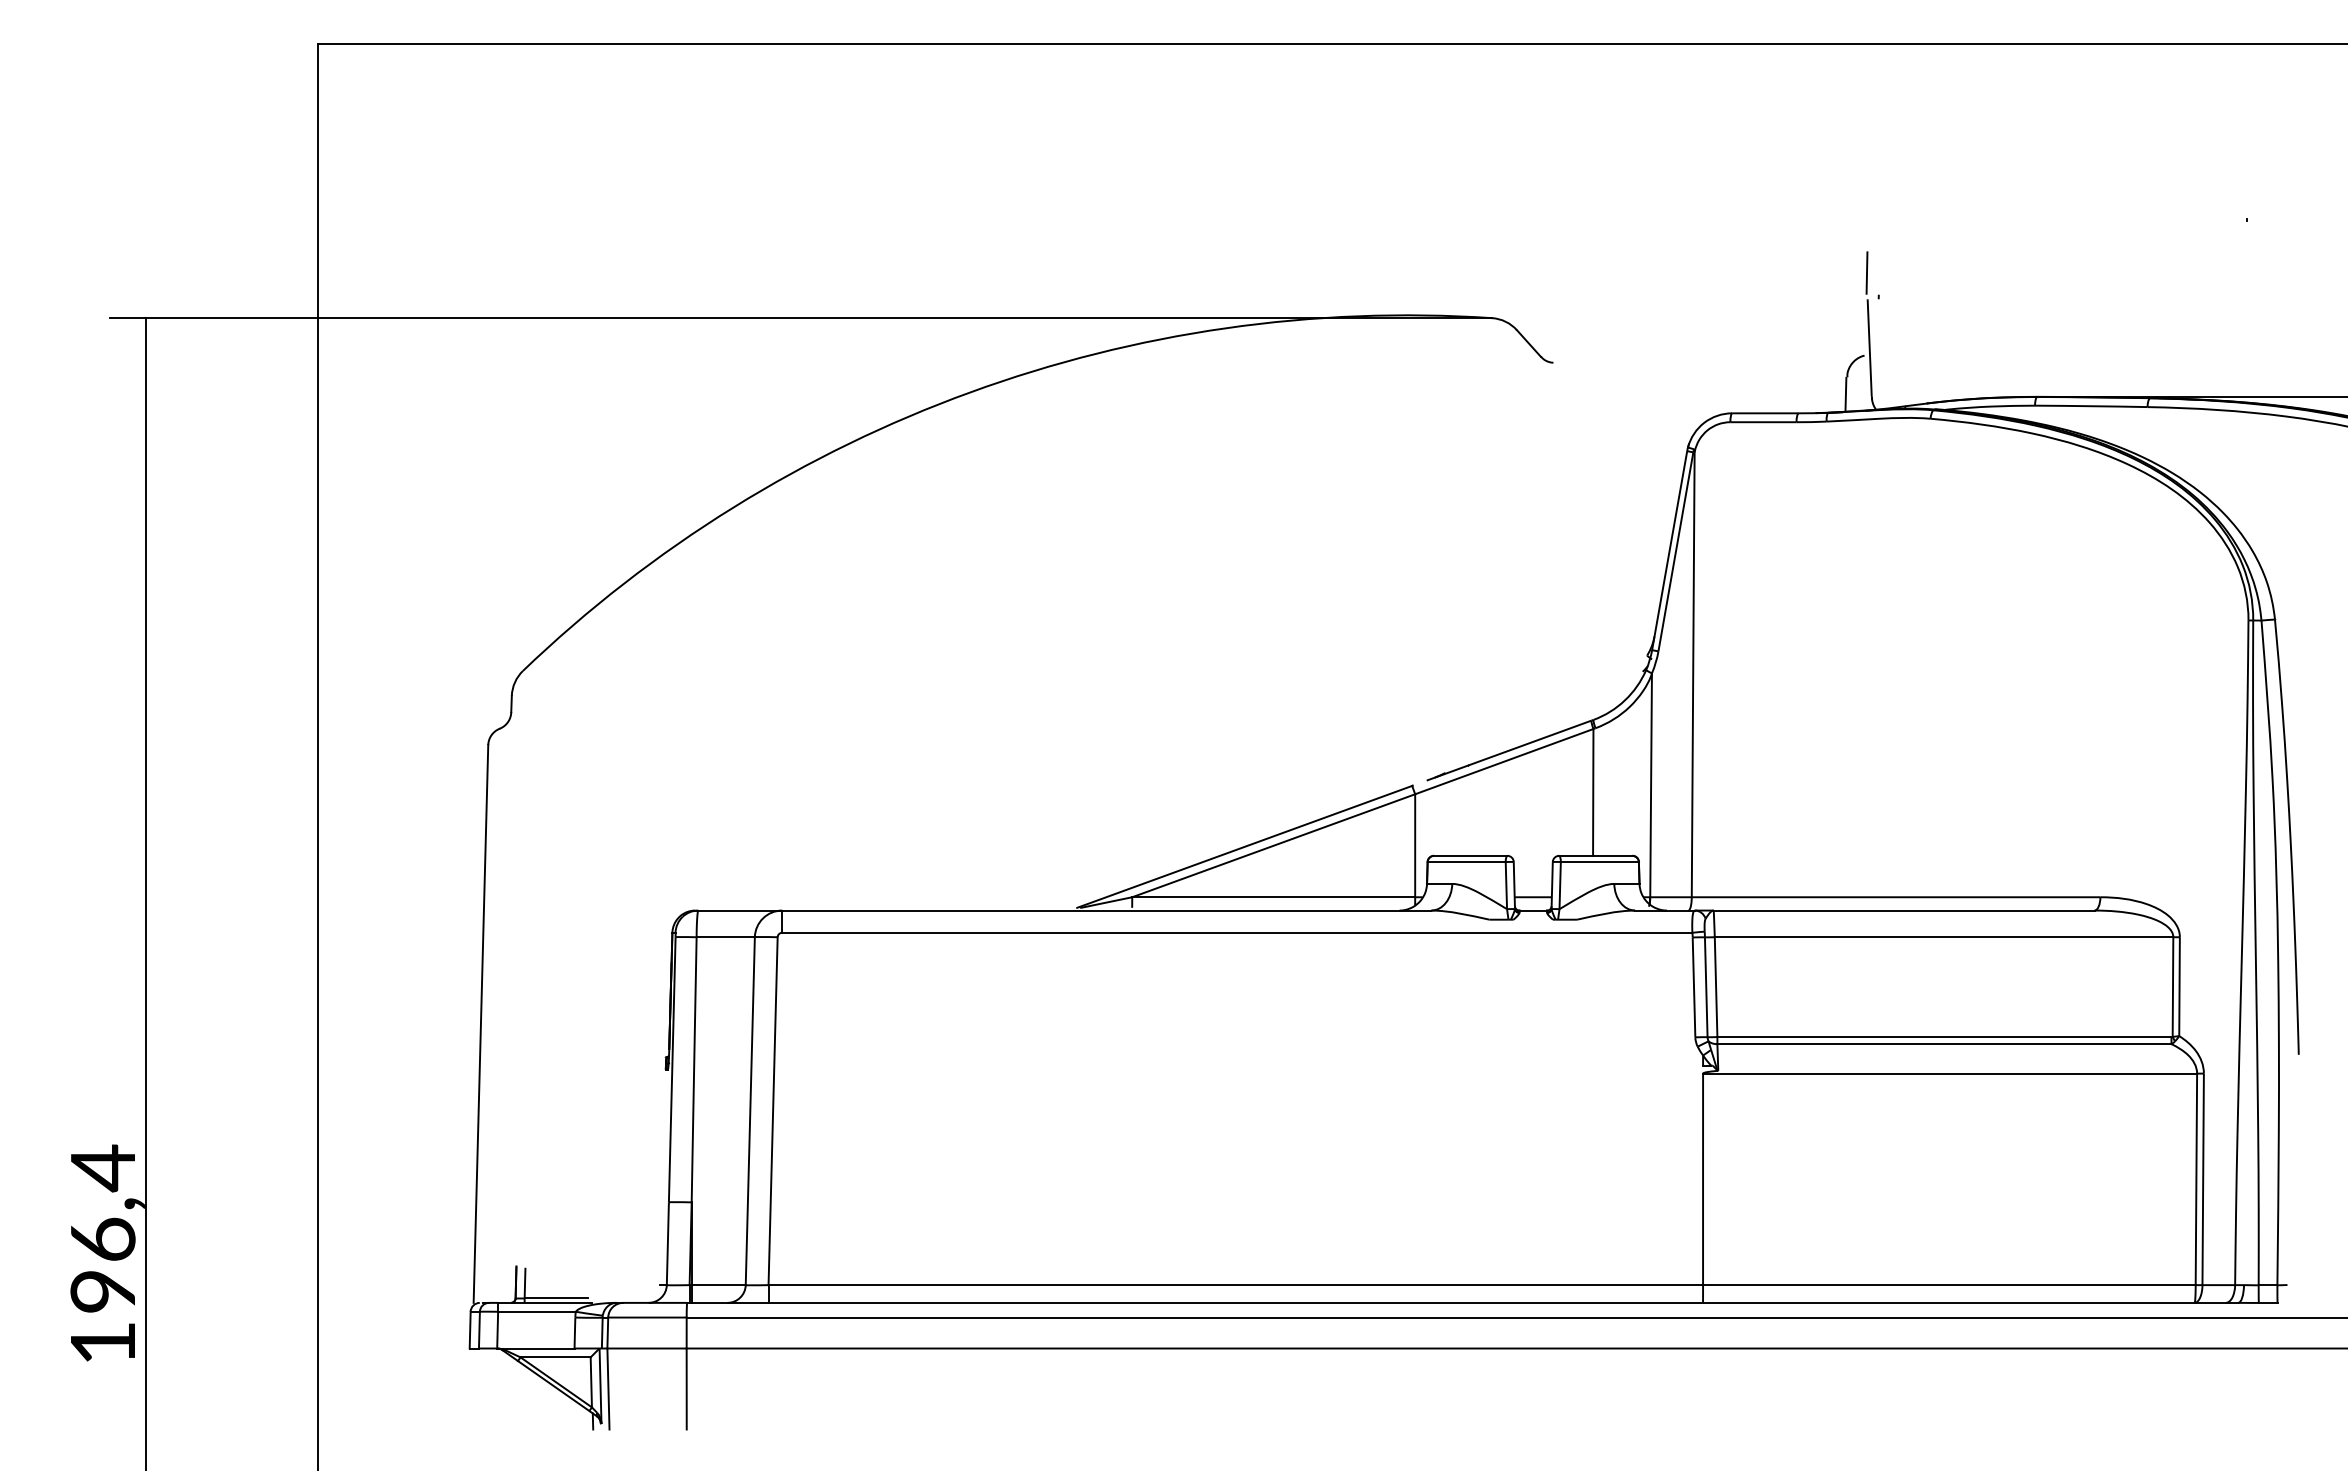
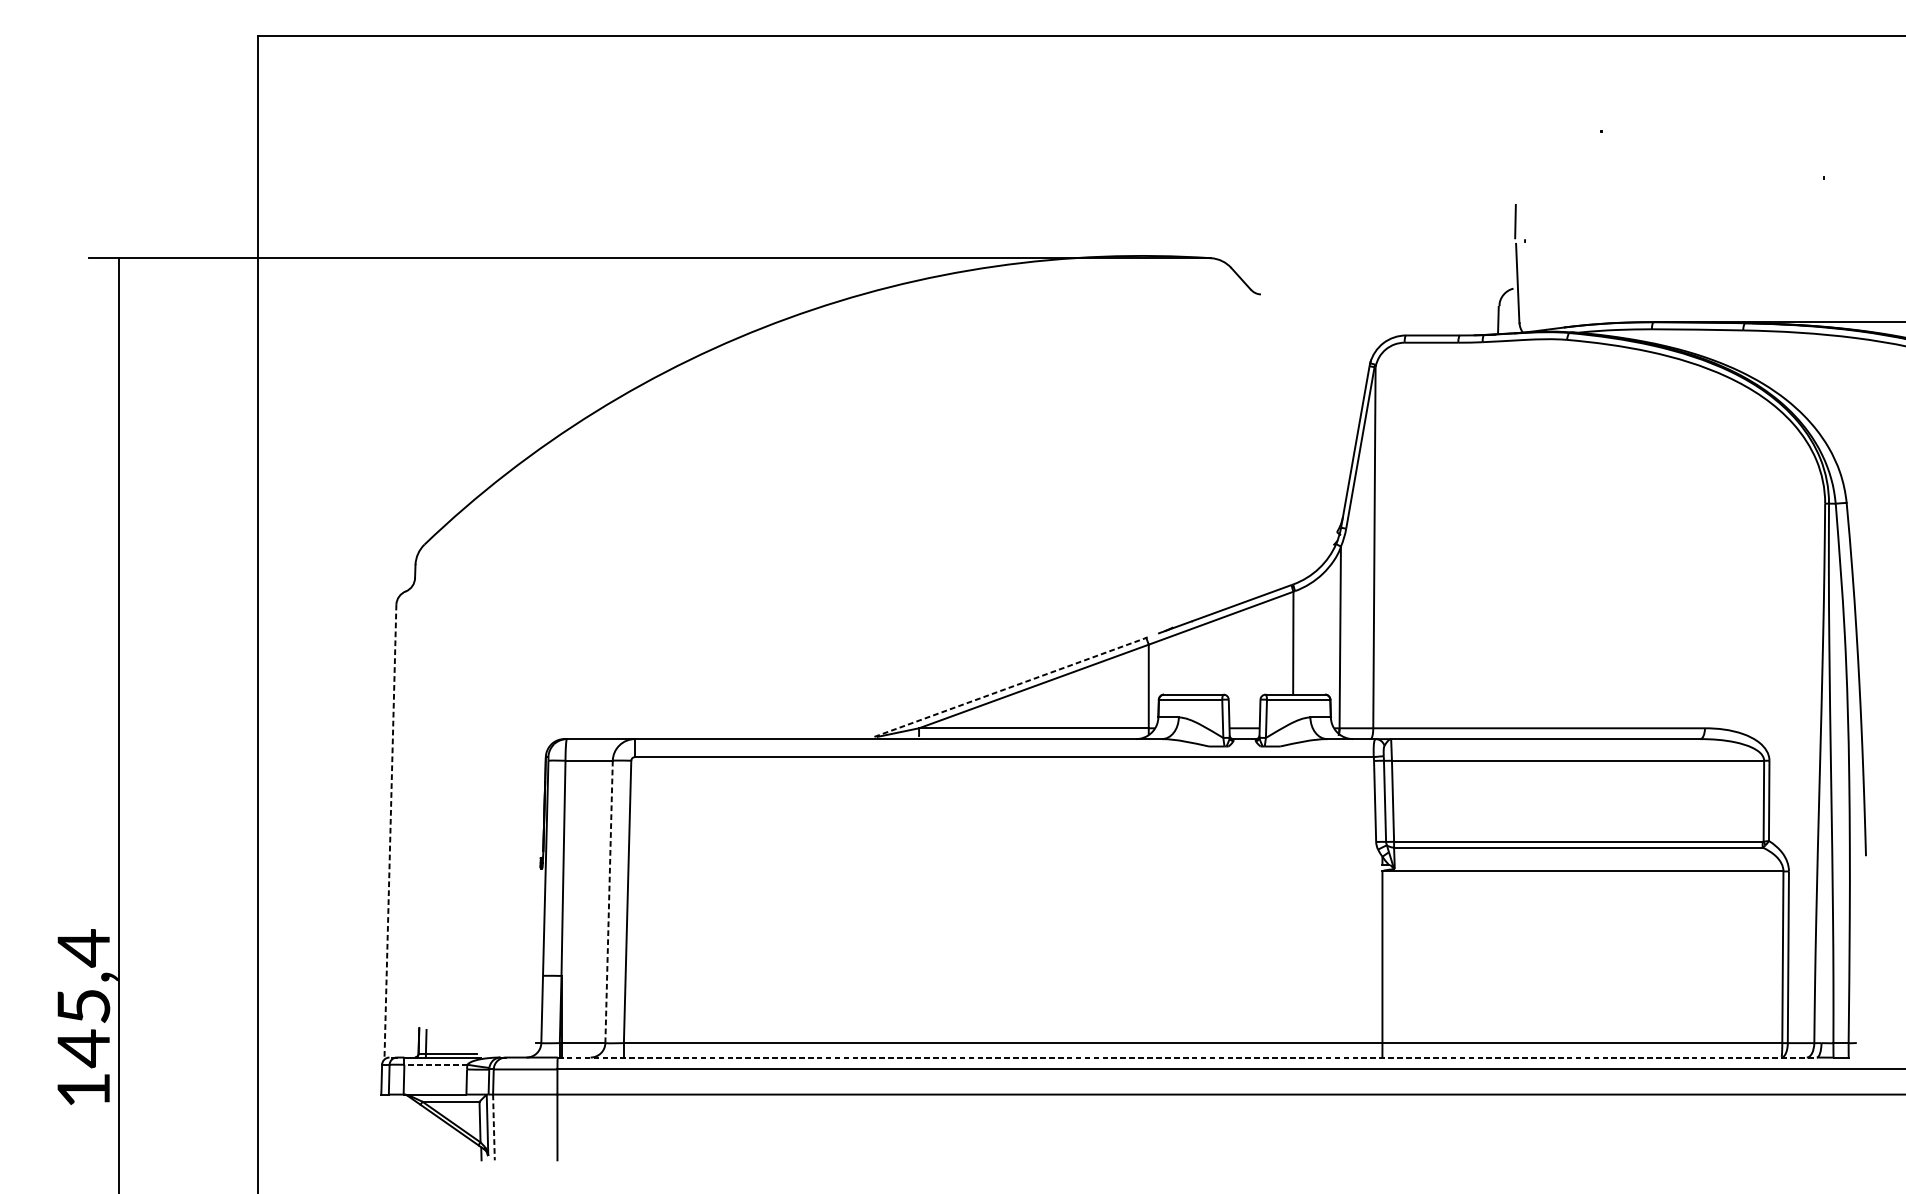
line: (1245, 846) -> (1011, 687), solid -> dashed
line: (480, 1024) -> (390, 831), solid -> dashed
line: (750, 1110) -> (609, 901), solid -> dashed
text: (102, 1266) -> (83, 1028), 196,4 -> 145,4
line: (1462, 1302) -> (1187, 1057), solid -> dashed
line: (537, 1311) -> (436, 1064), solid -> dashed
line: (608, 1389) -> (493, 1127), solid -> dashed

